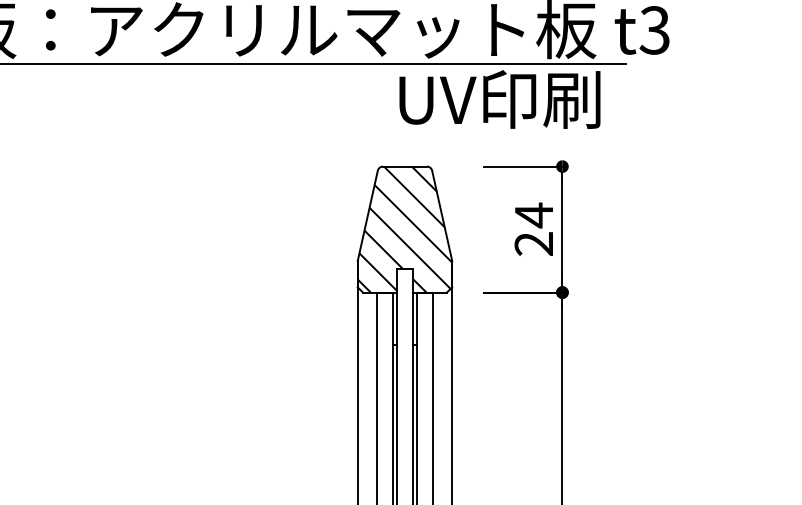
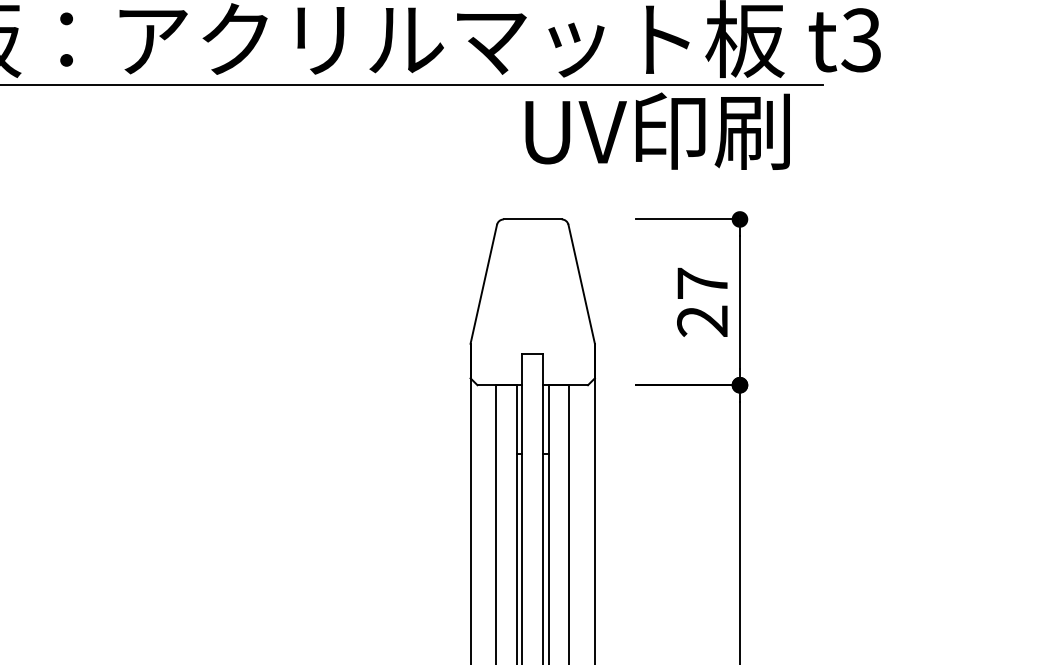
text: (533, 215) -> (701, 283), 24 -> 27
hatch: (404, 229) -> (532, 302), removed

